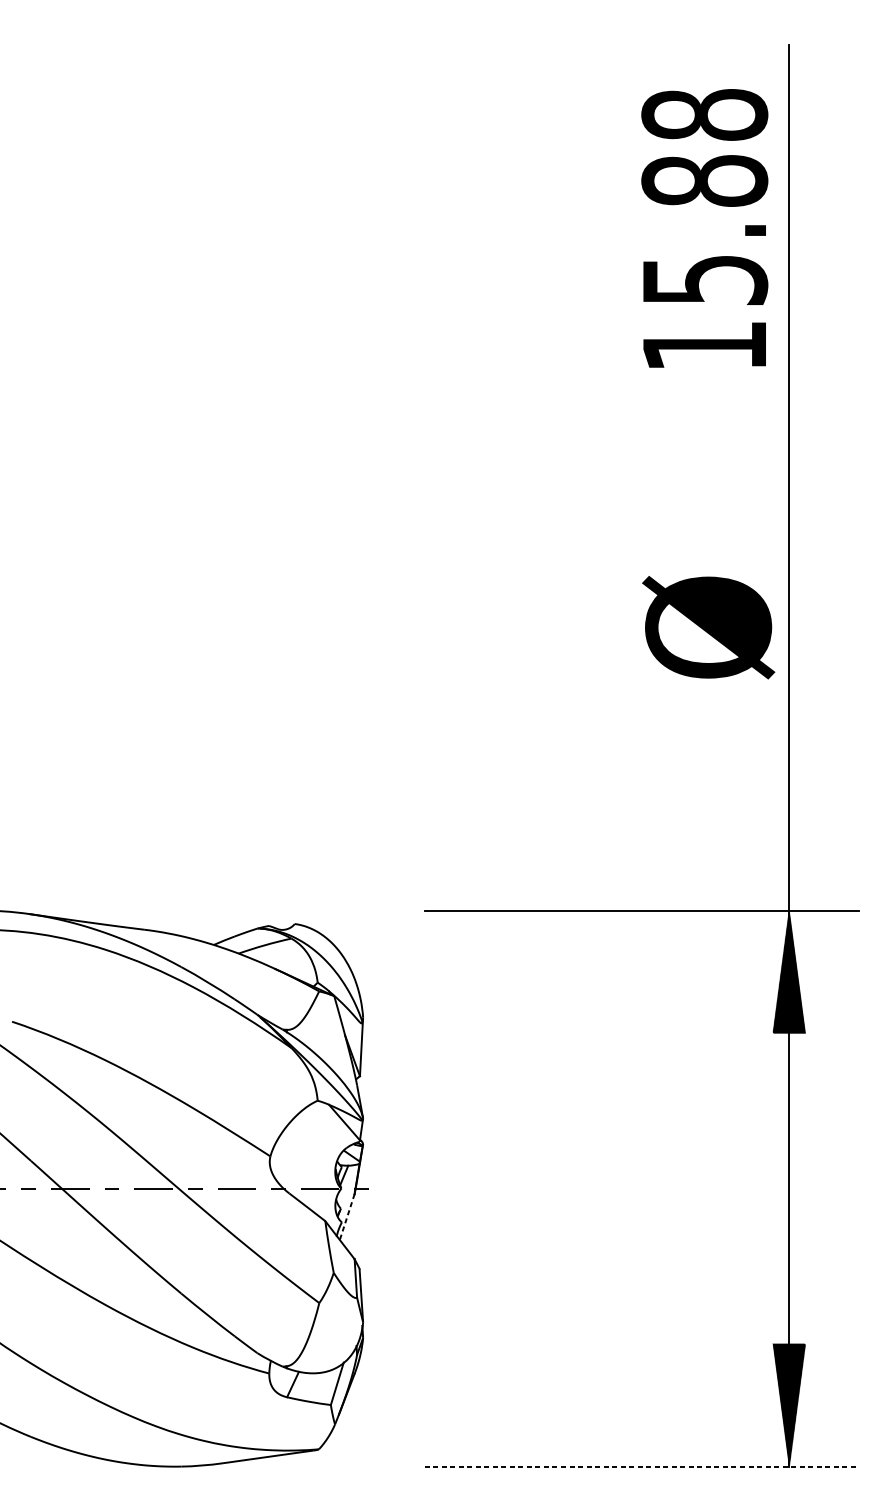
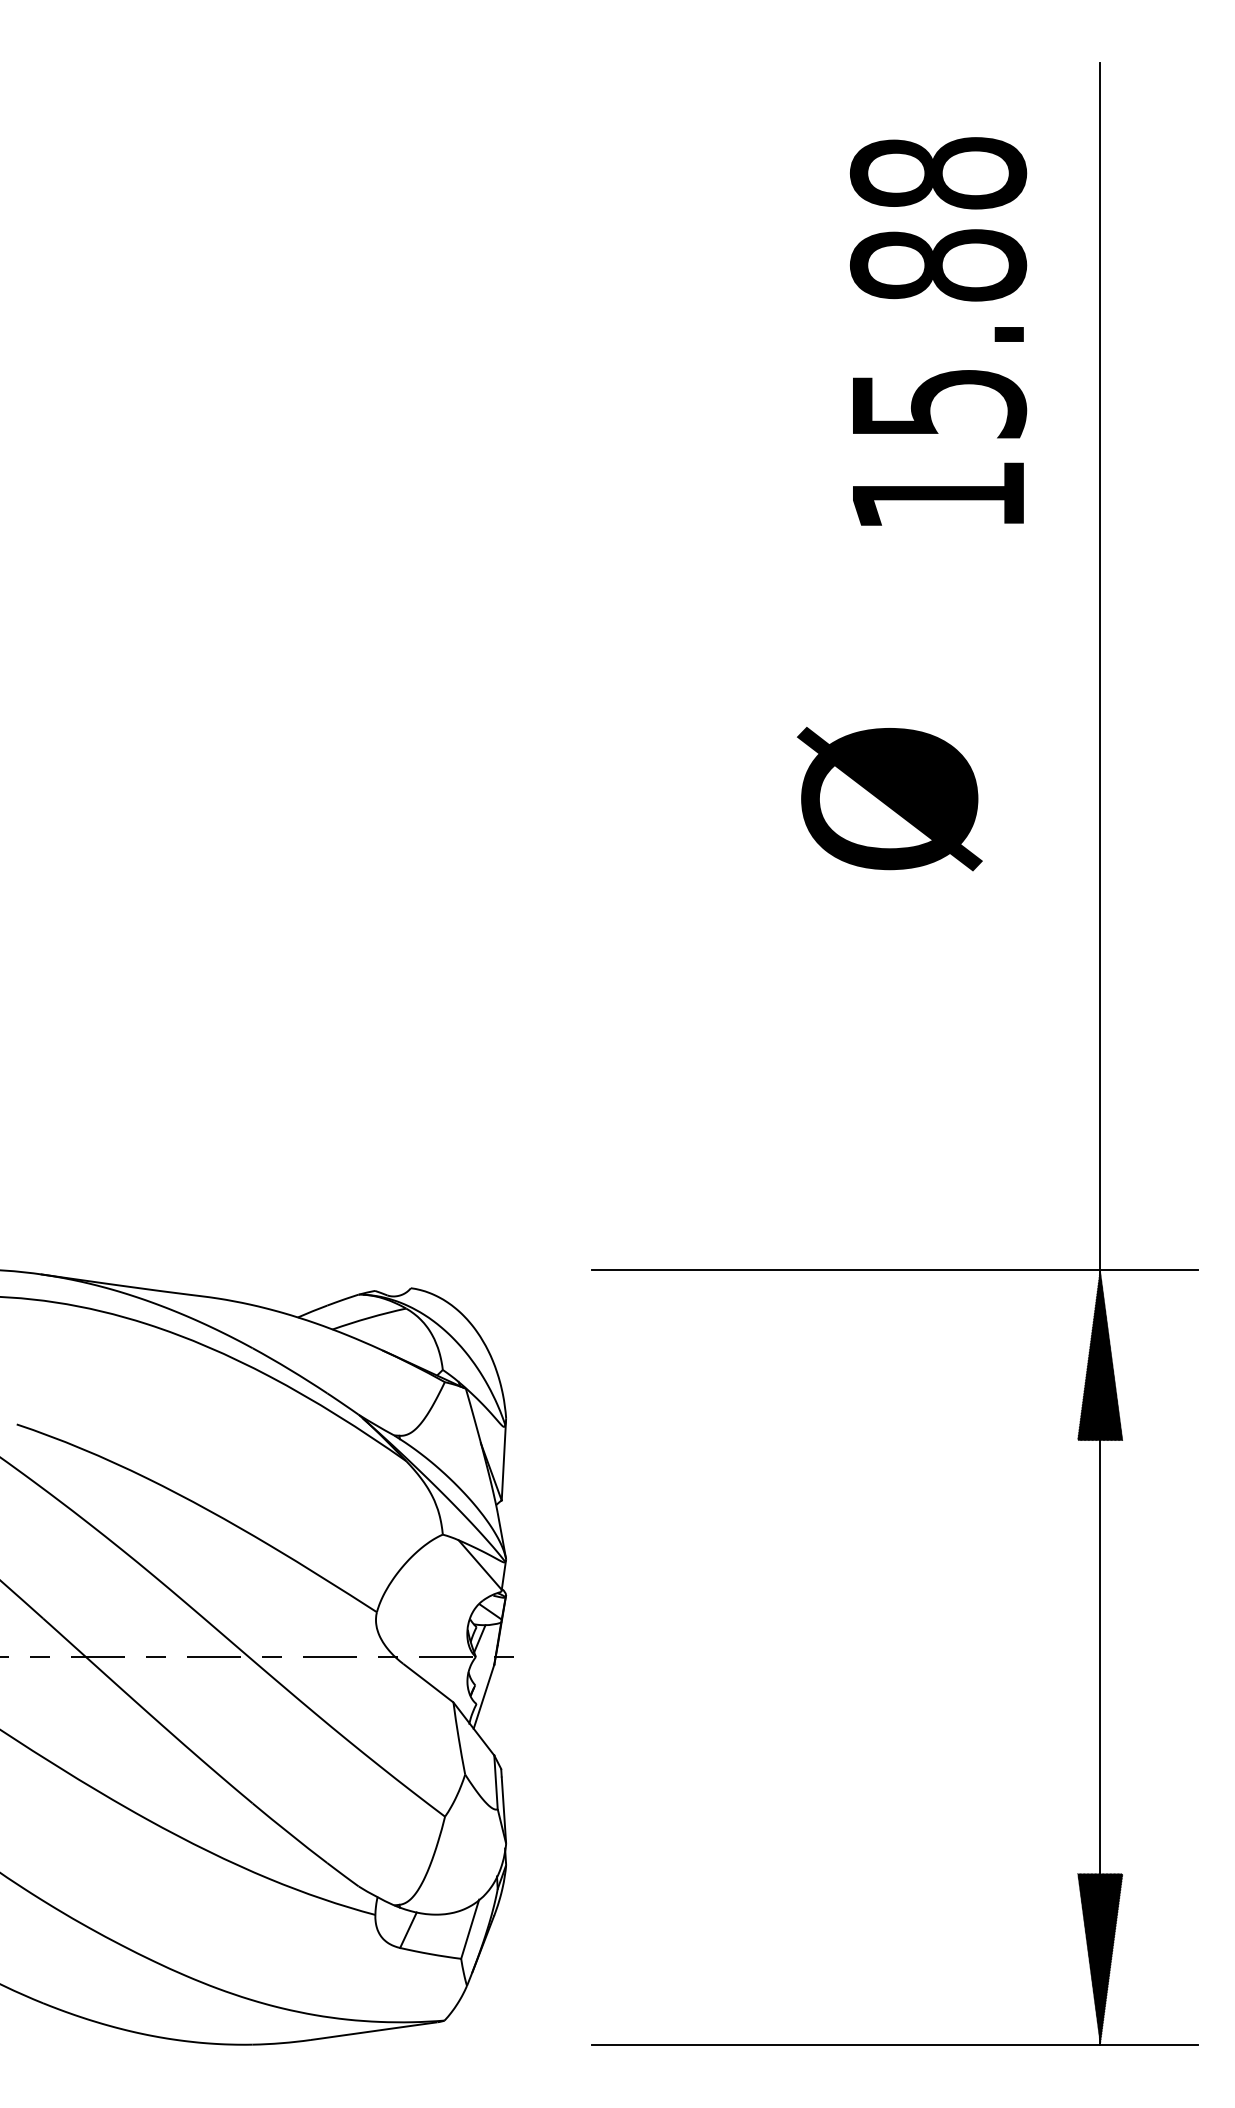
text: (704, 228) -> (938, 331), moved
text: (708, 627) -> (889, 799), moved
line: (347, 1216) -> (484, 1696), dashed -> solid
line: (642, 1466) -> (895, 2044), dashed -> solid

